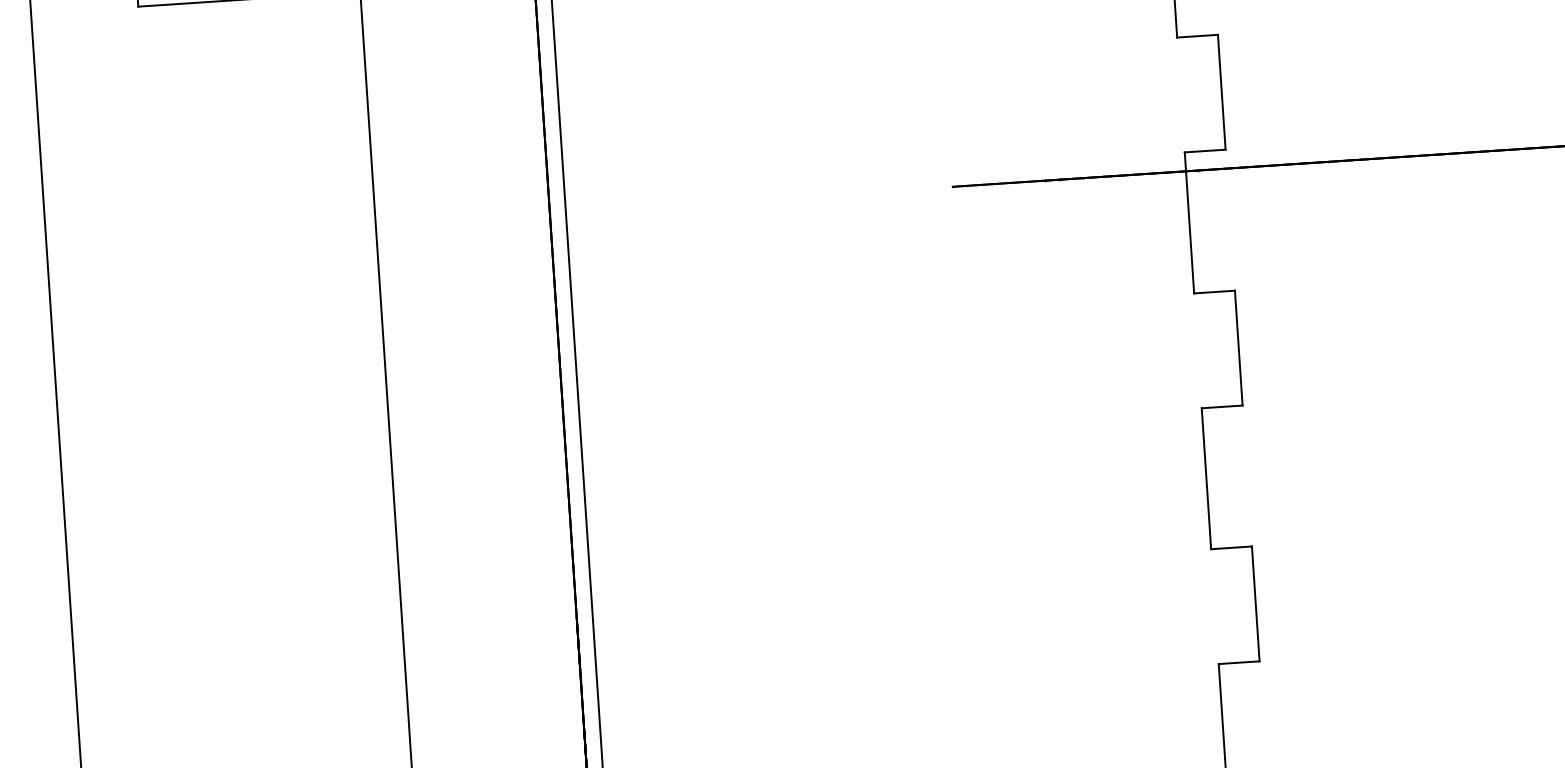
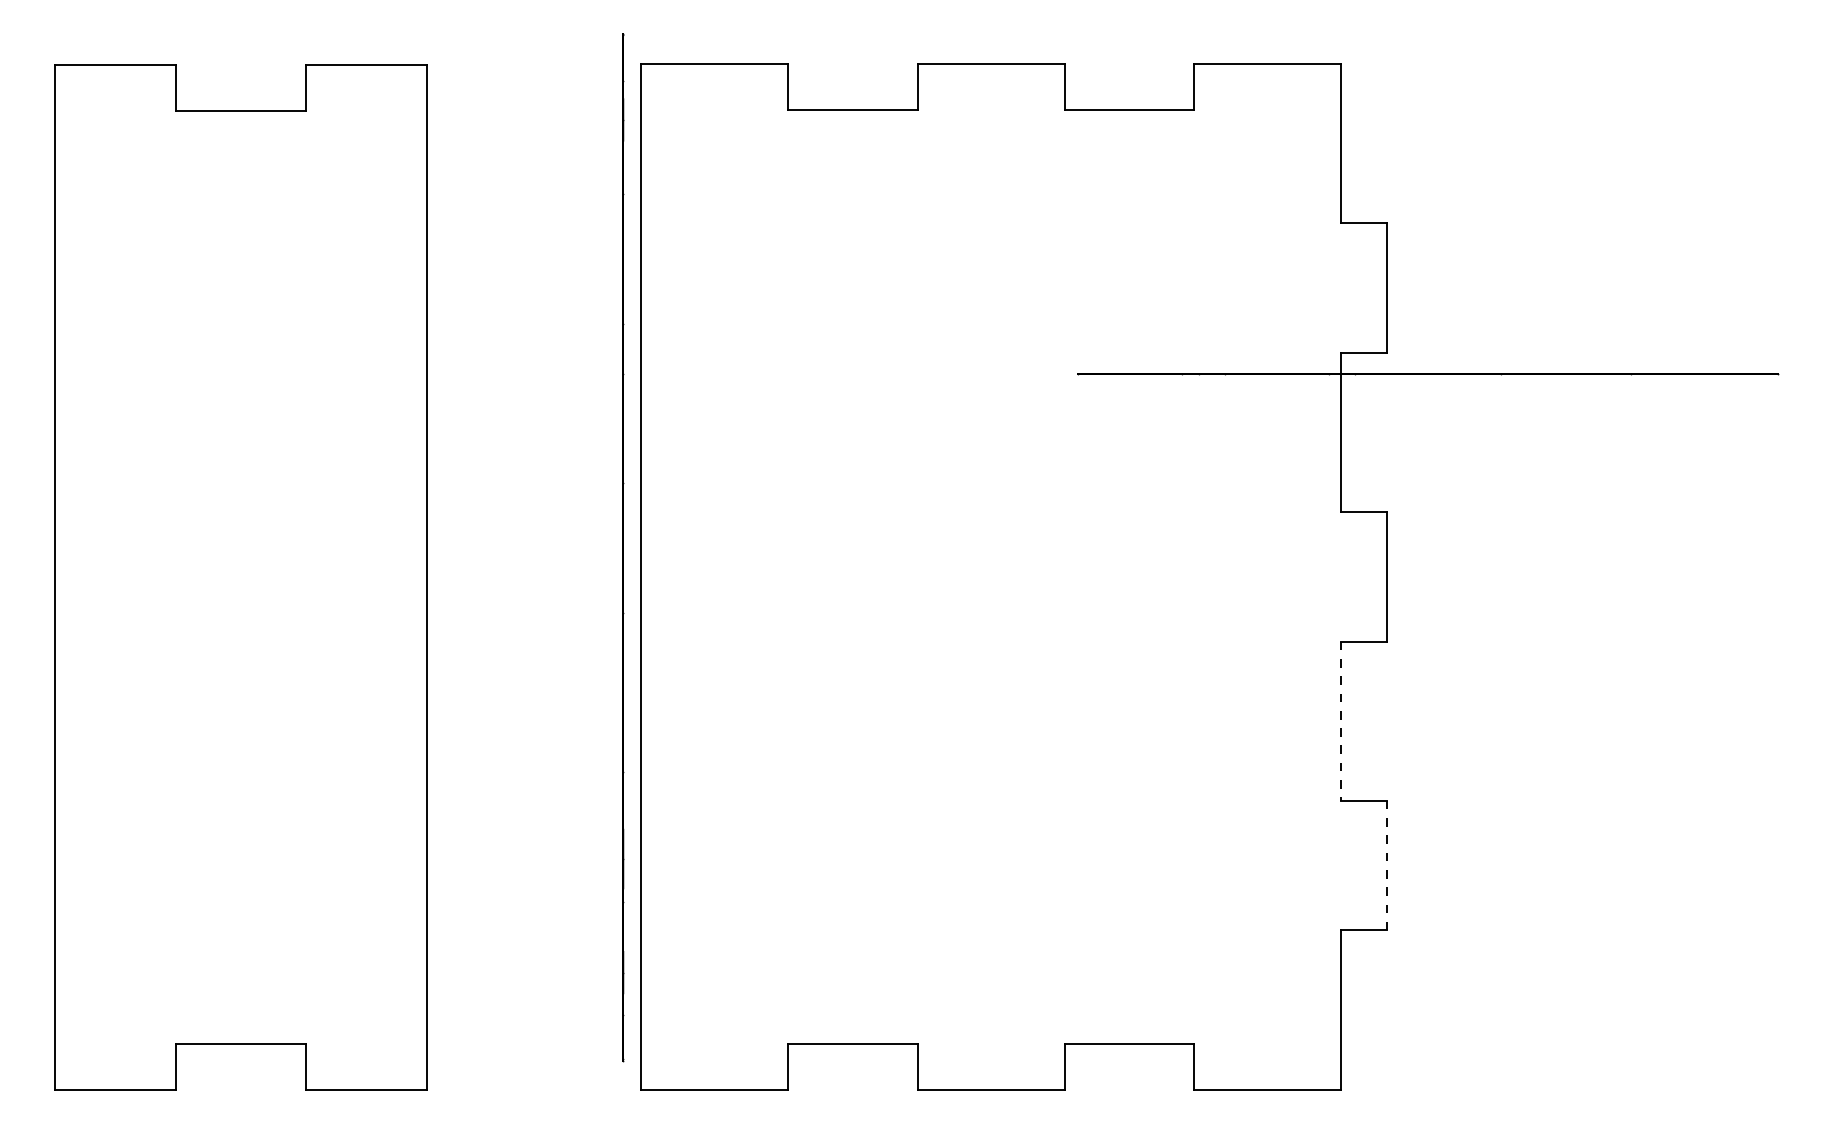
line: (1206, 478) -> (1341, 721), solid -> dashed
line: (1255, 603) -> (1387, 865), solid -> dashed

